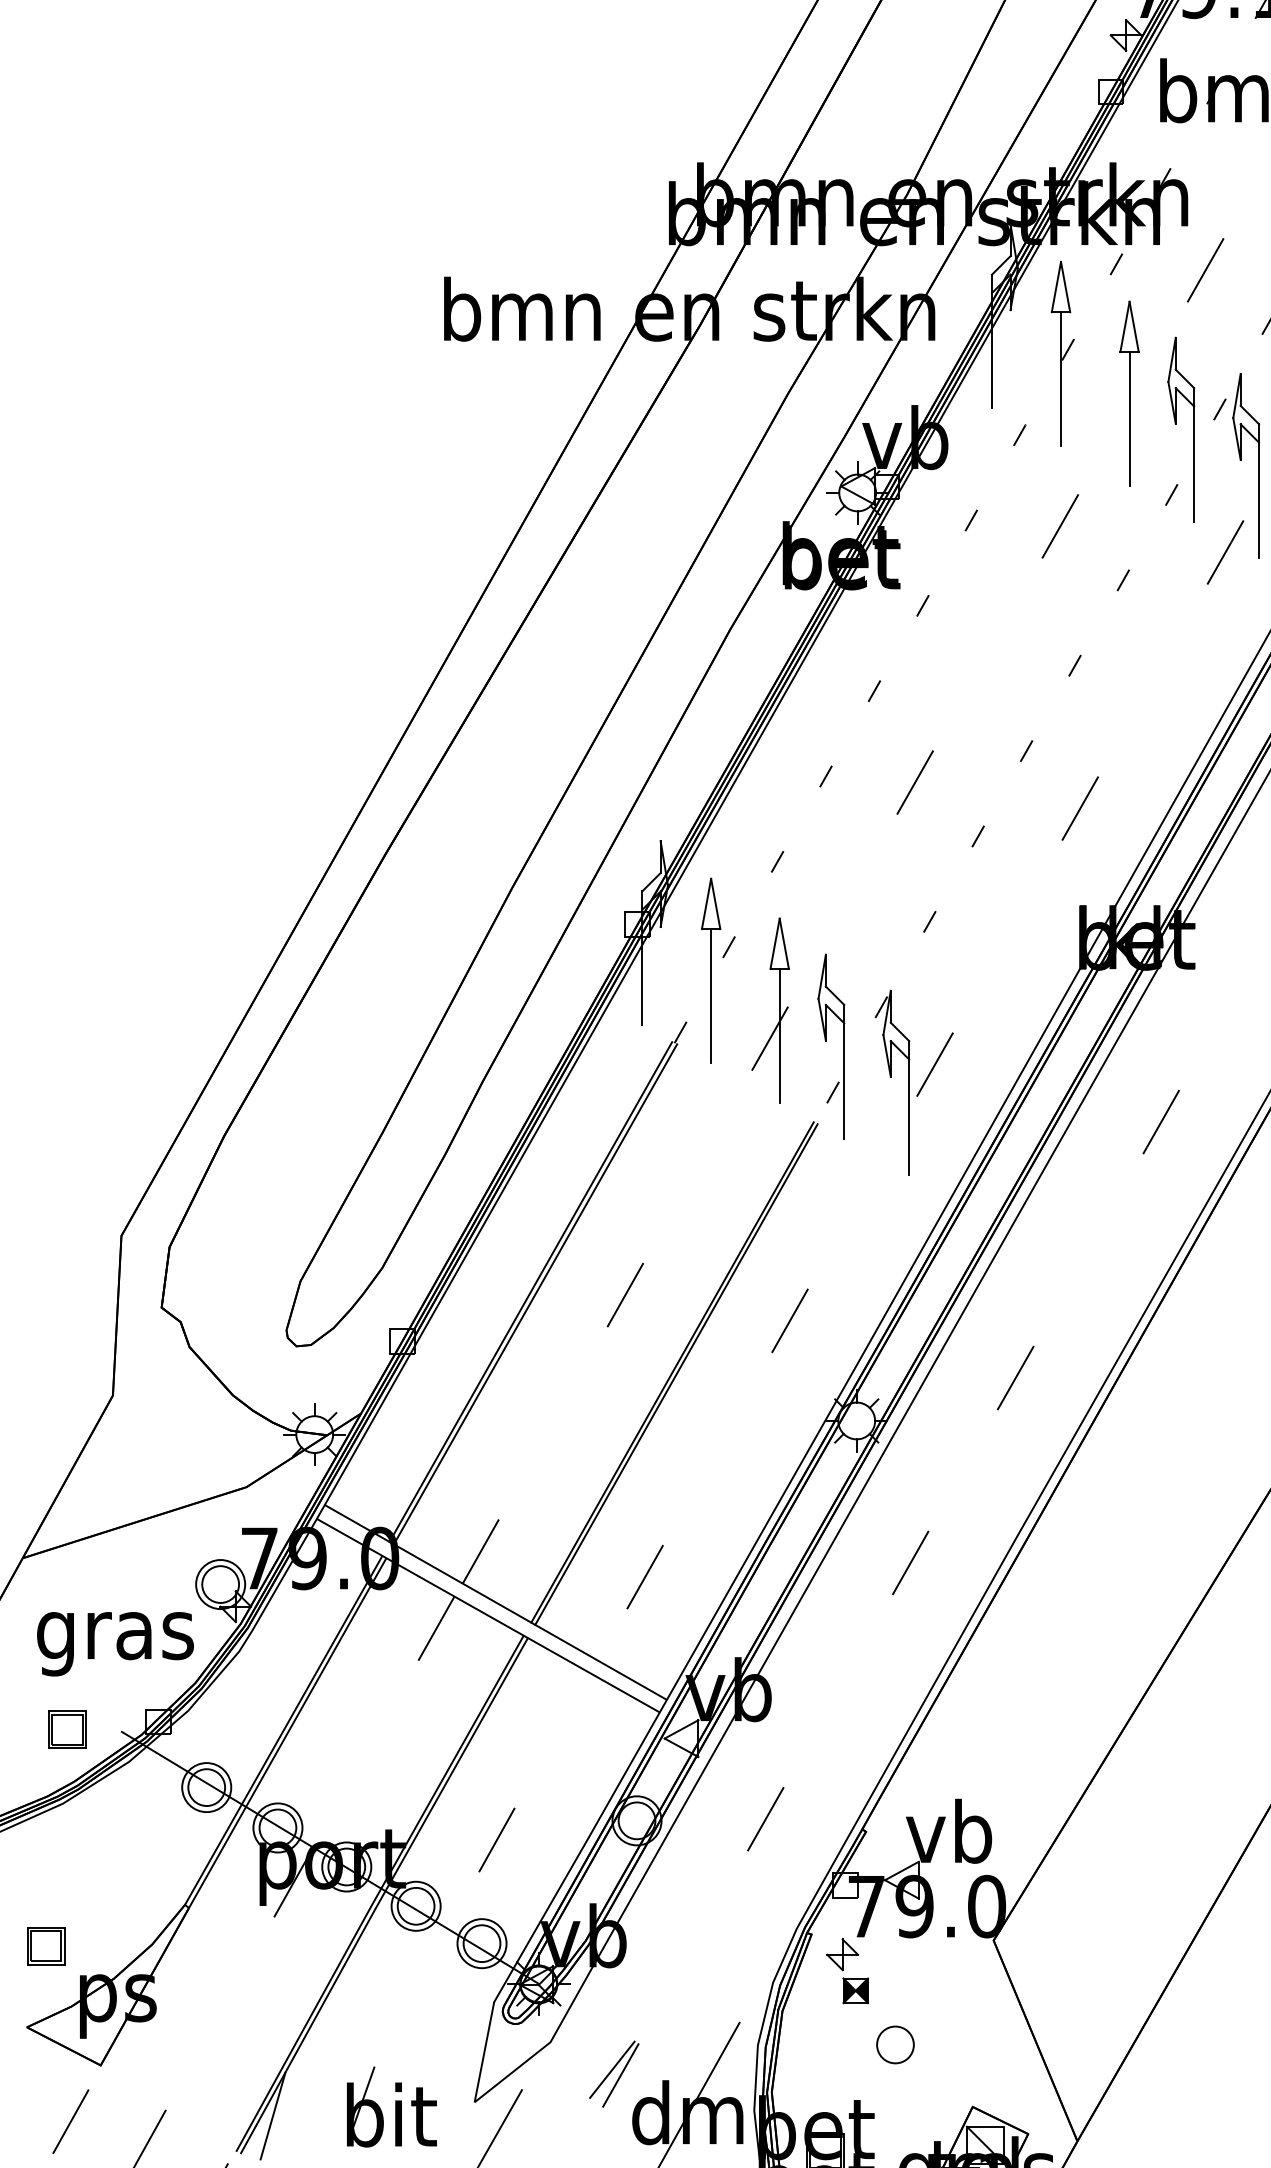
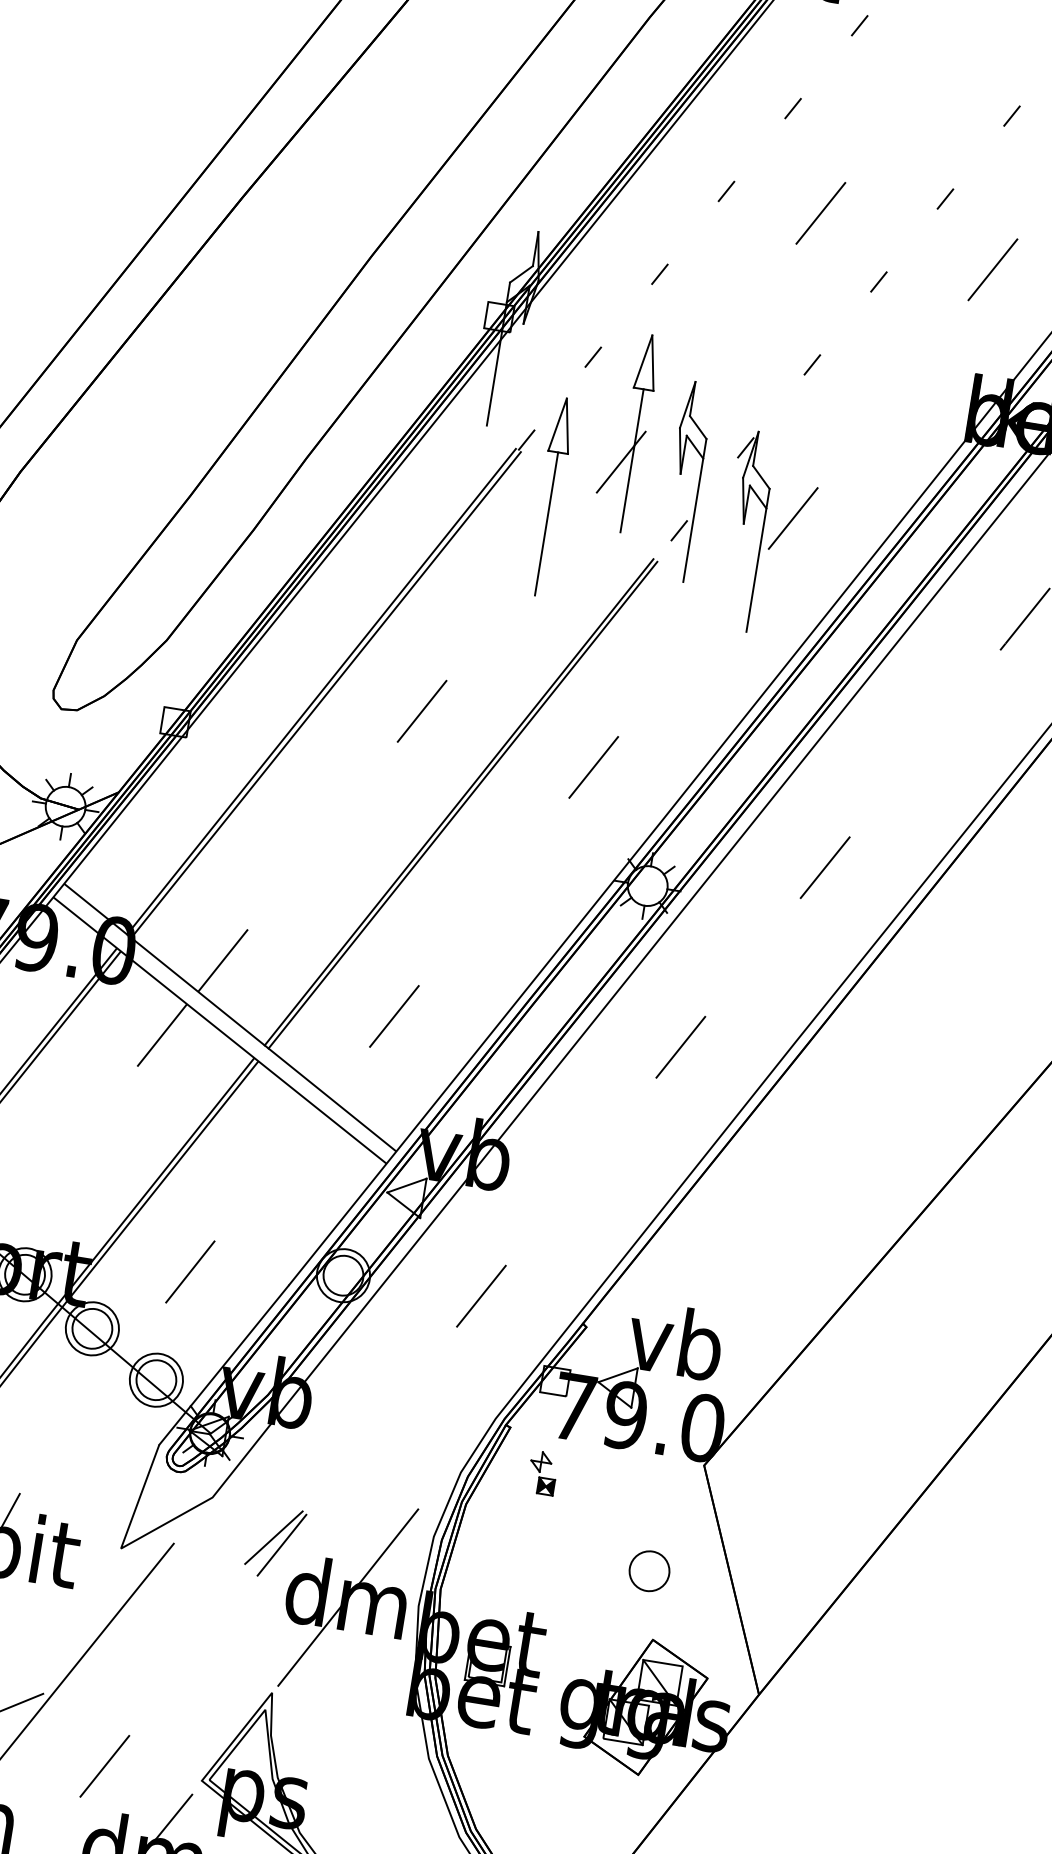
part: (711, 970) -> (551, 496), moved
part: (847, 1971) -> (542, 1473), size x0.6
part: (895, 2044) -> (649, 1570), moved

